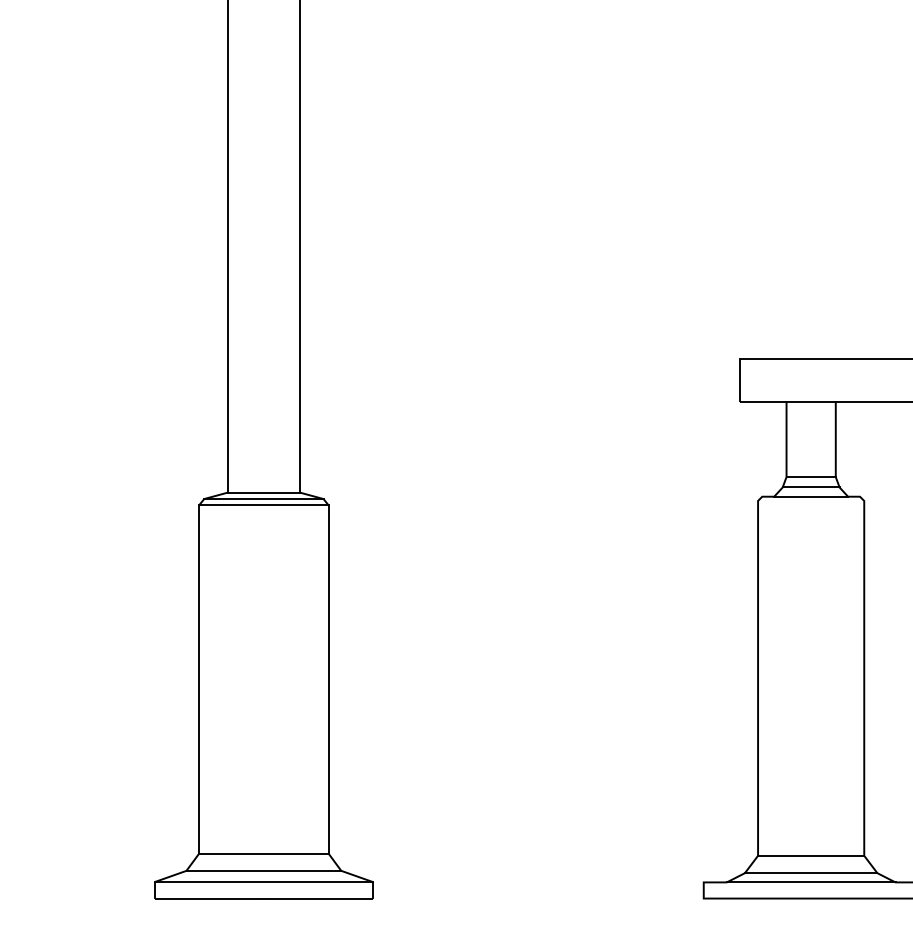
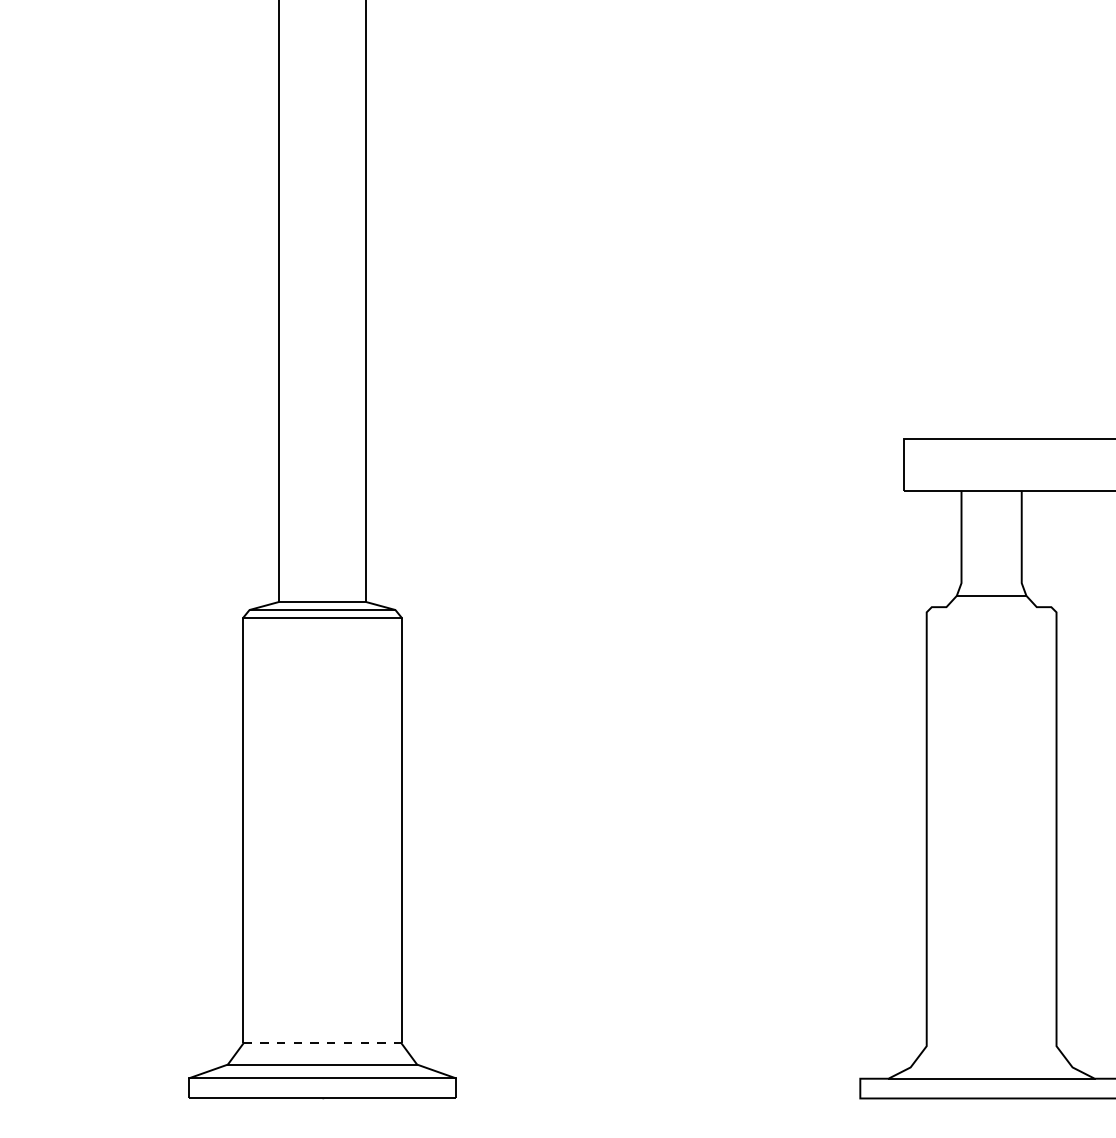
line: (811, 477) -> (991, 583), removed
line: (811, 496) -> (991, 607), removed
line: (264, 853) -> (323, 1043), solid -> dashed
line: (811, 856) -> (991, 1046), removed
line: (811, 873) -> (991, 1067), removed

